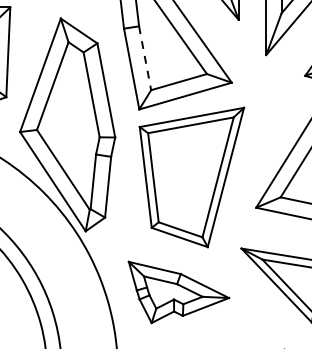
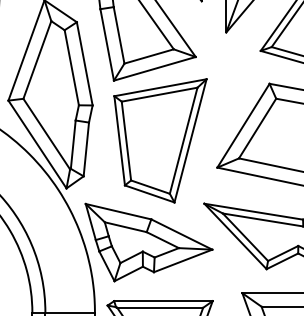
line: (145, 58) -> (119, 35), dashed -> solid
part: (178, 292) -> (148, 242), size x1.43

